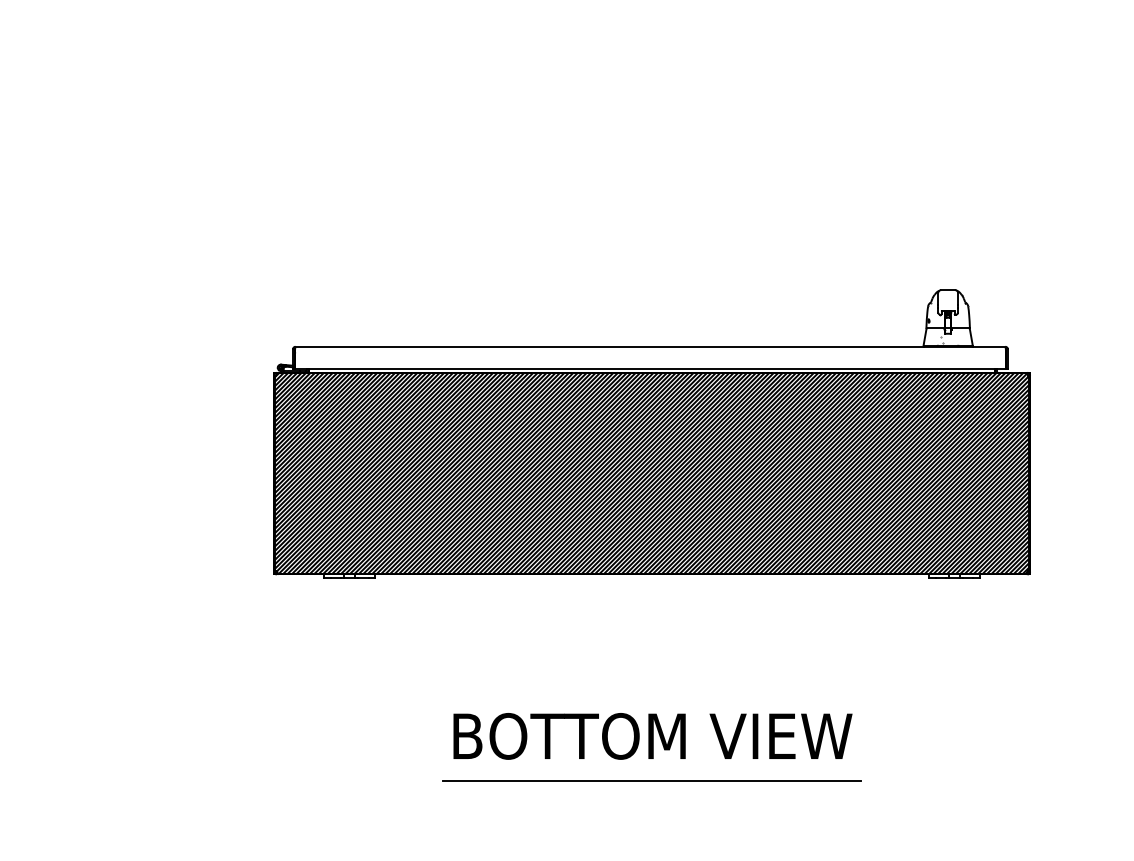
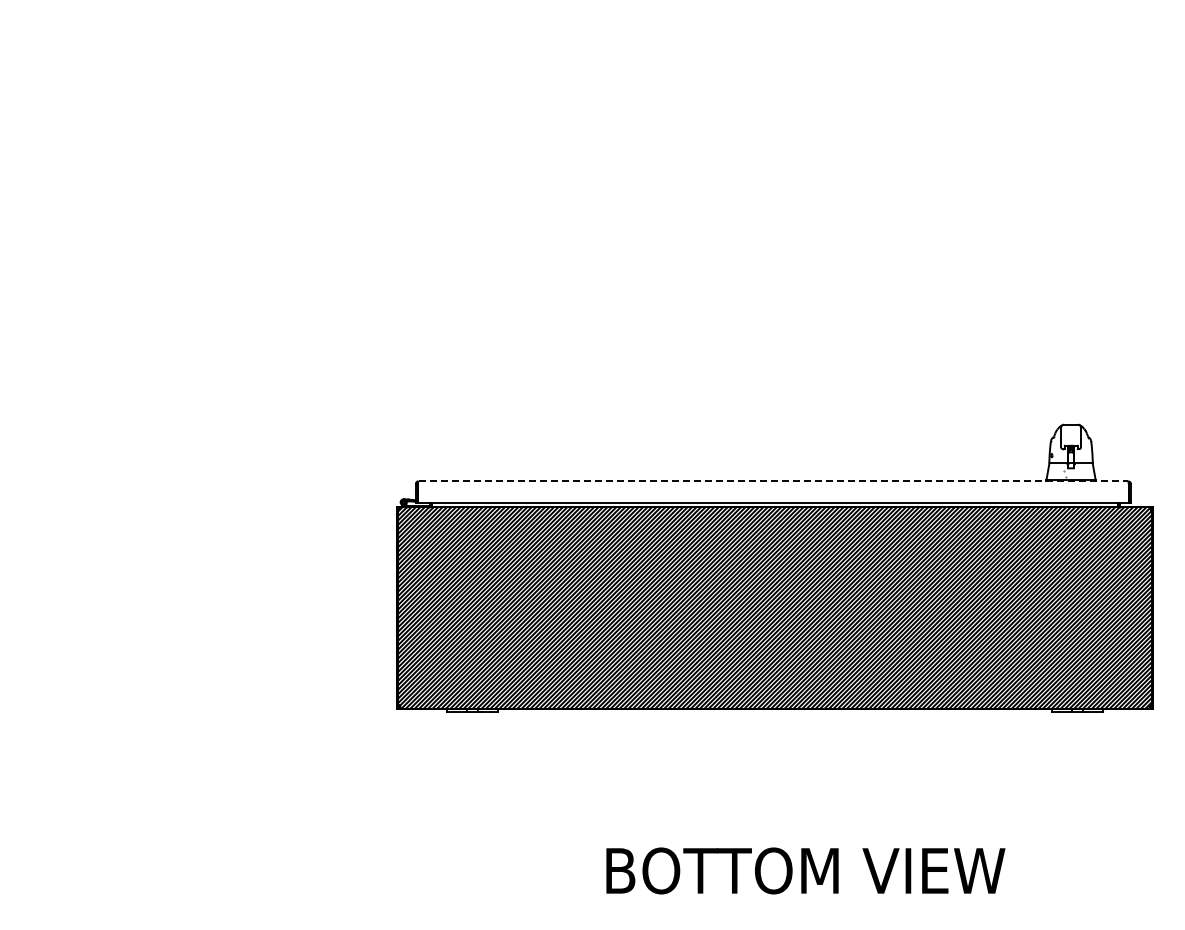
line: (650, 346) -> (773, 481), solid -> dashed
text: (652, 735) -> (805, 870), moved
line: (651, 780) -> (774, 915), removed

